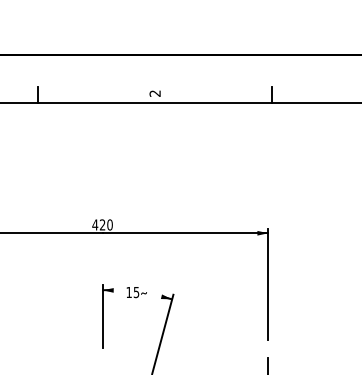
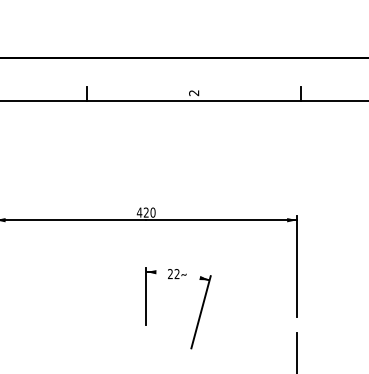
text: (132, 292) -> (173, 274), 15 -> 22

